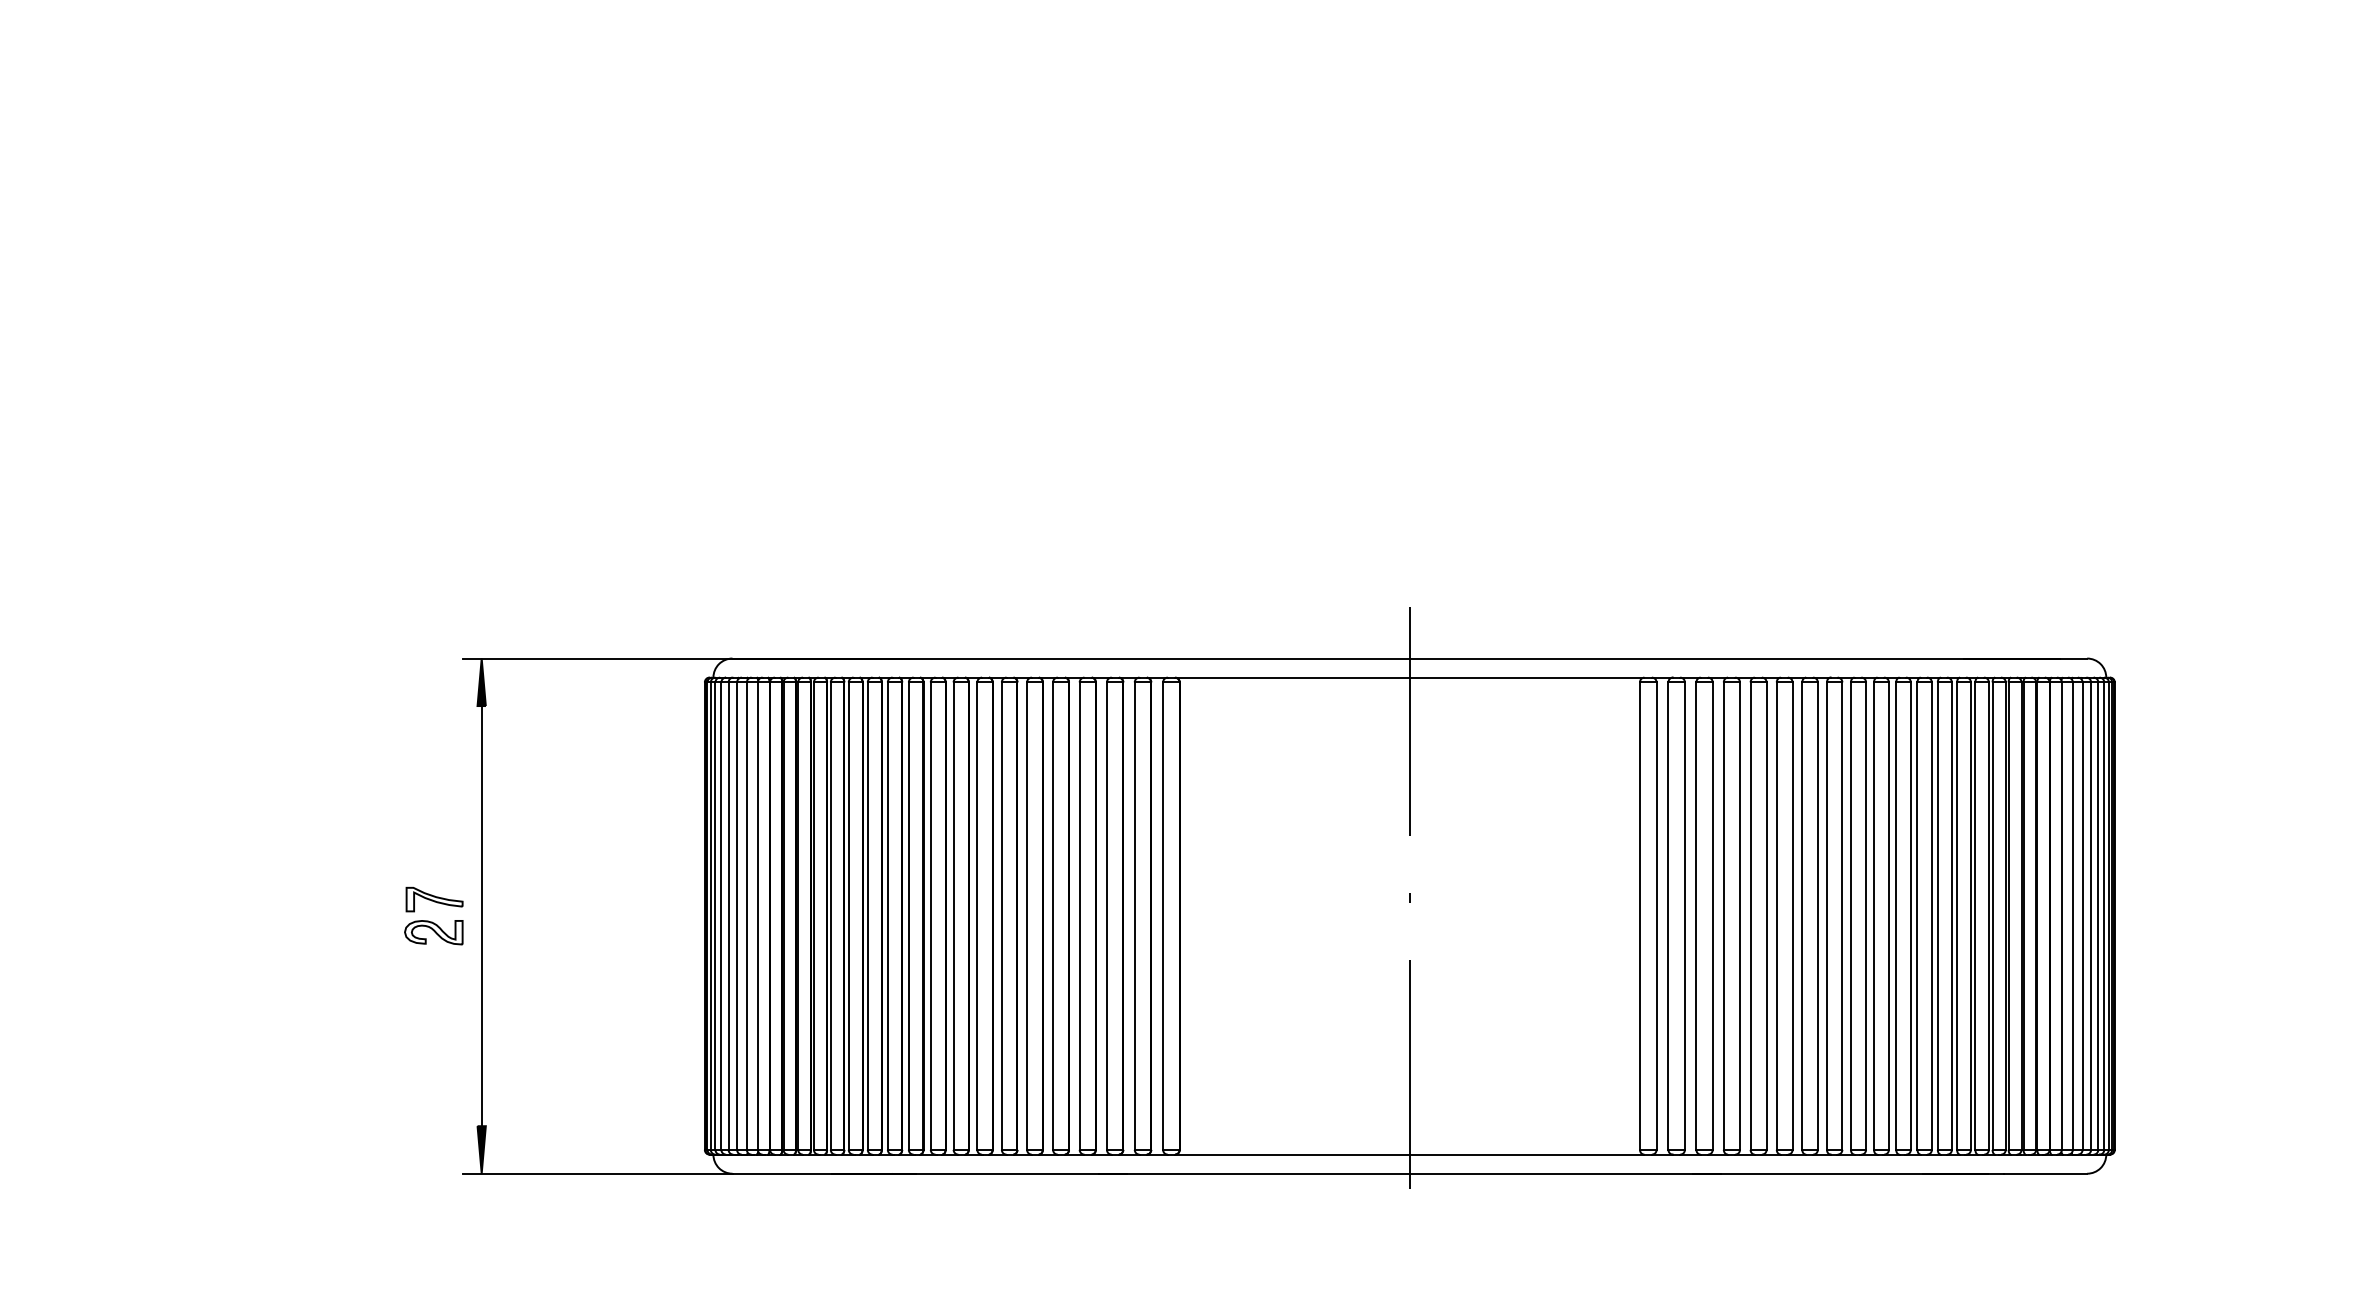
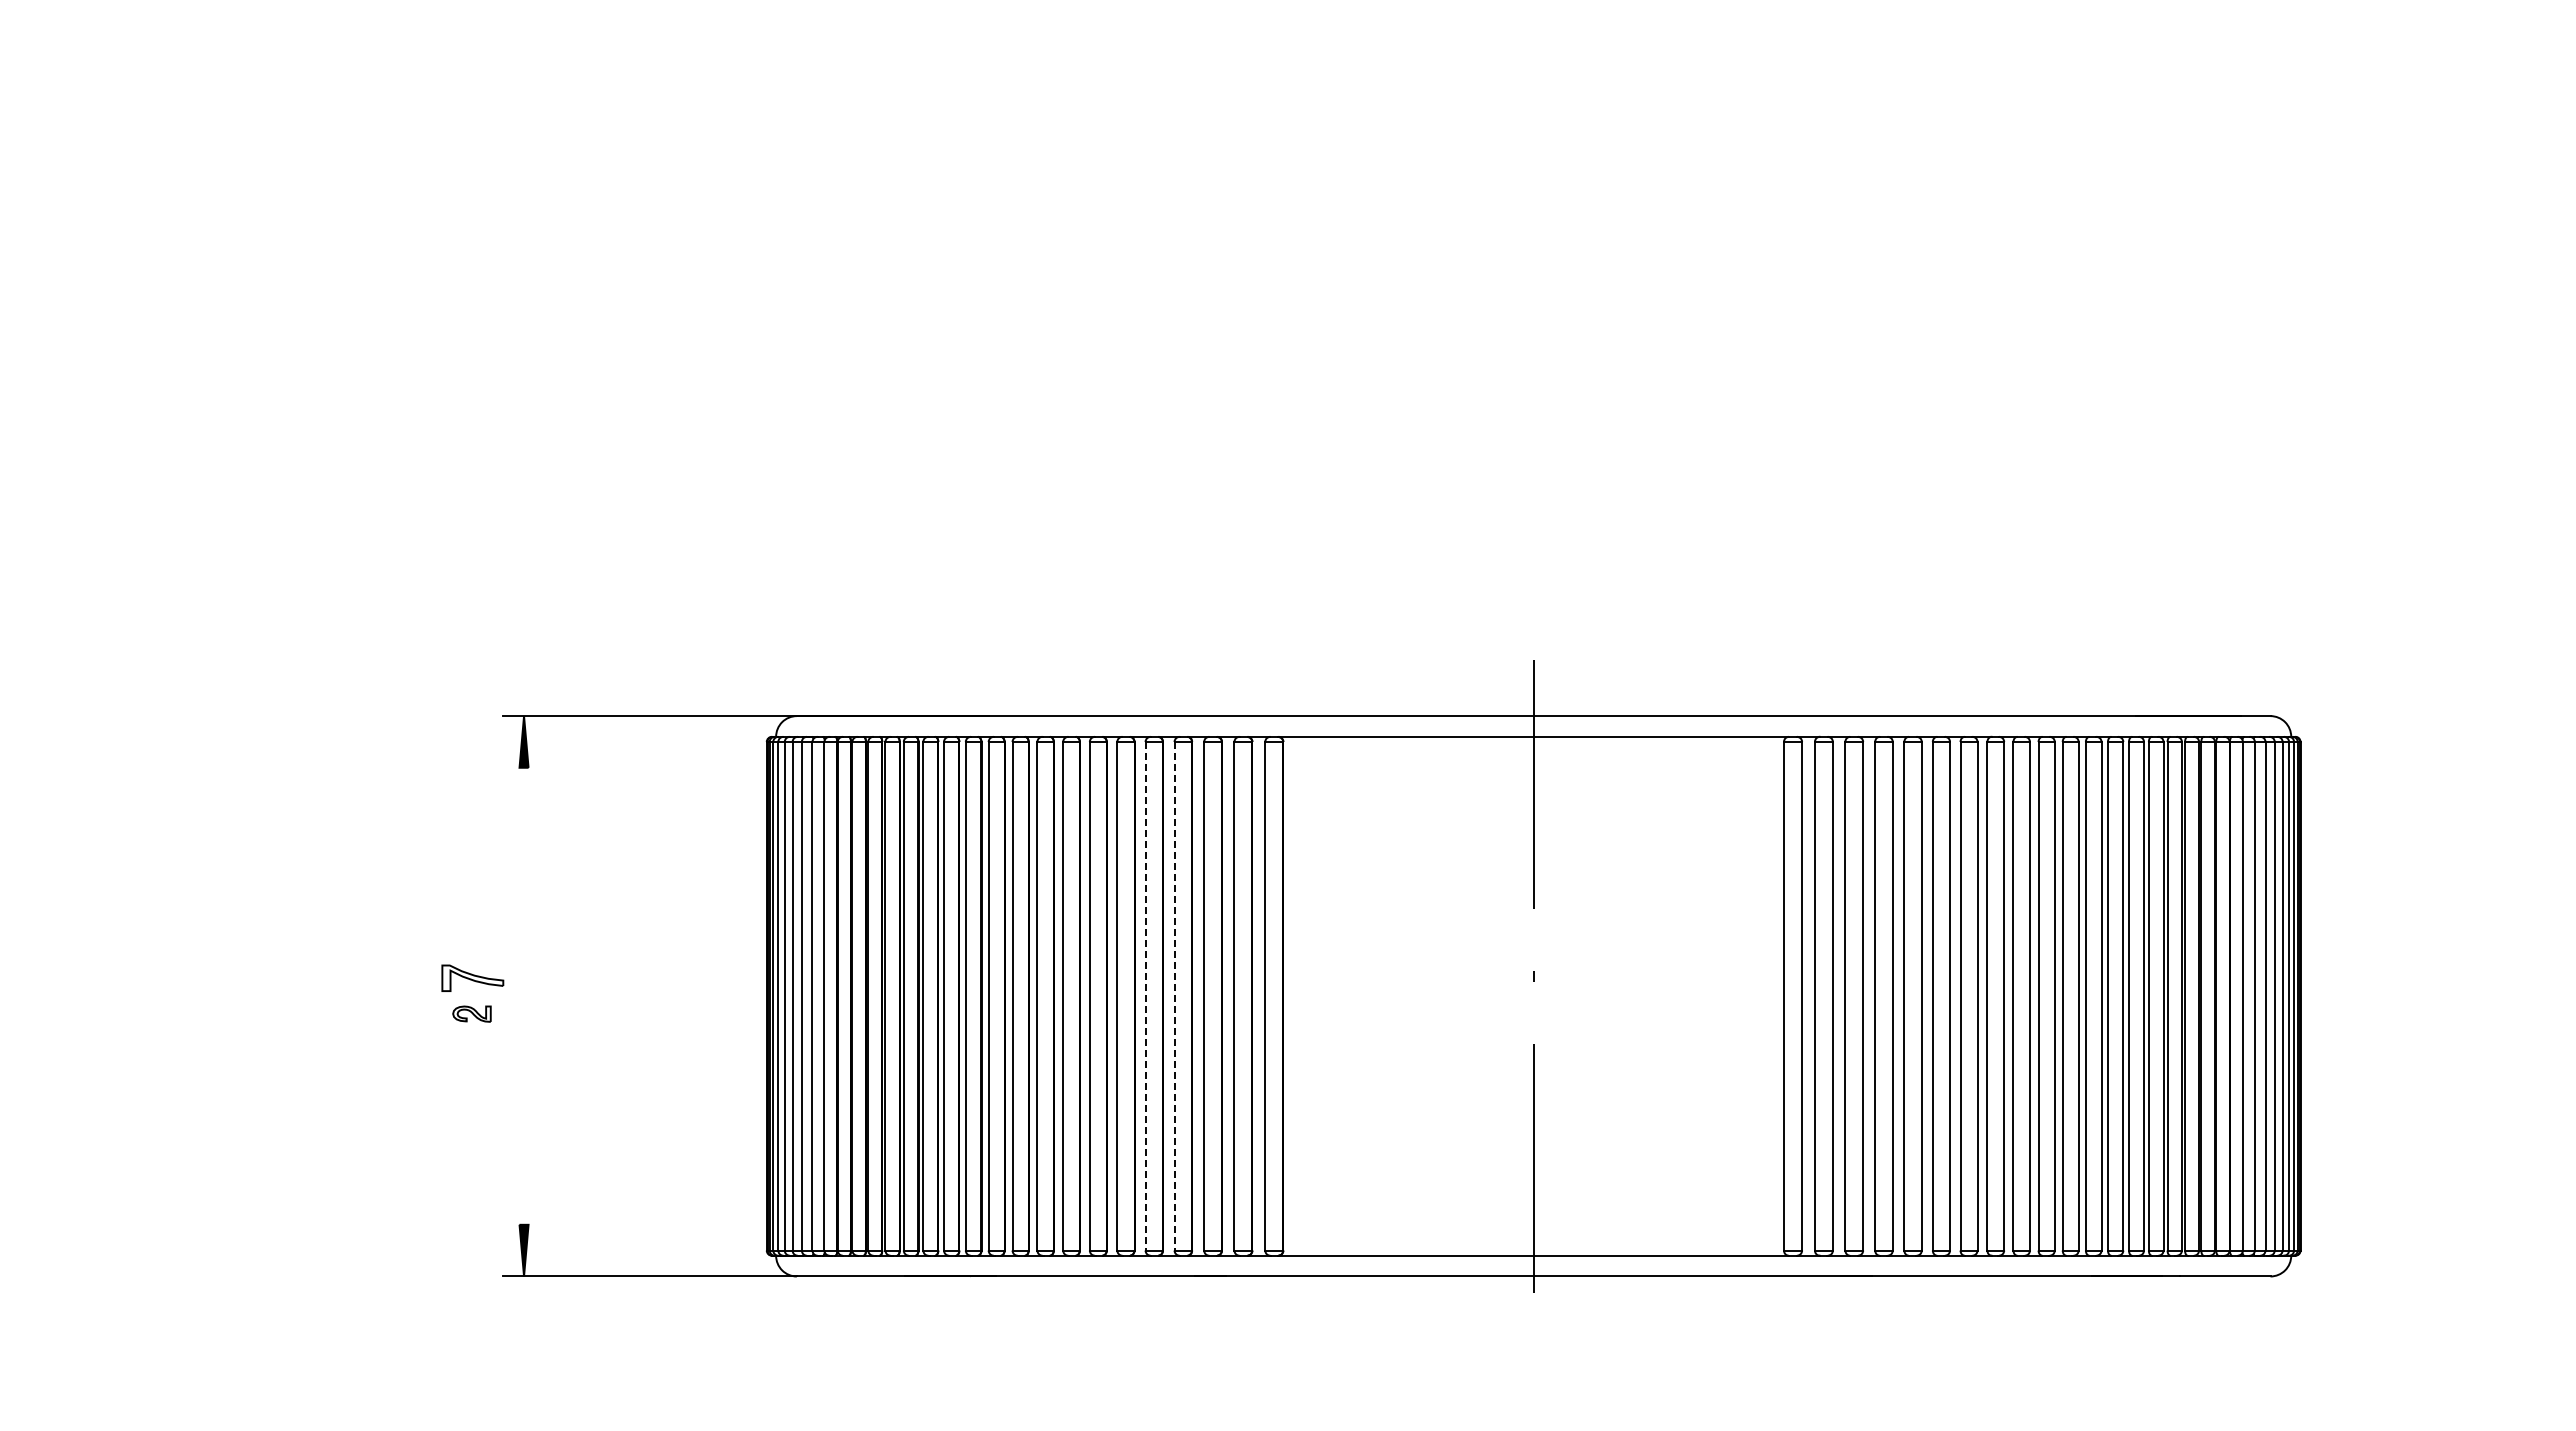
line: (482, 915) -> (524, 995), removed
line: (1052, 916) -> (1145, 996), solid -> dashed
line: (1079, 916) -> (1174, 996), solid -> dashed
part: (433, 931) -> (471, 1013), size x0.6

